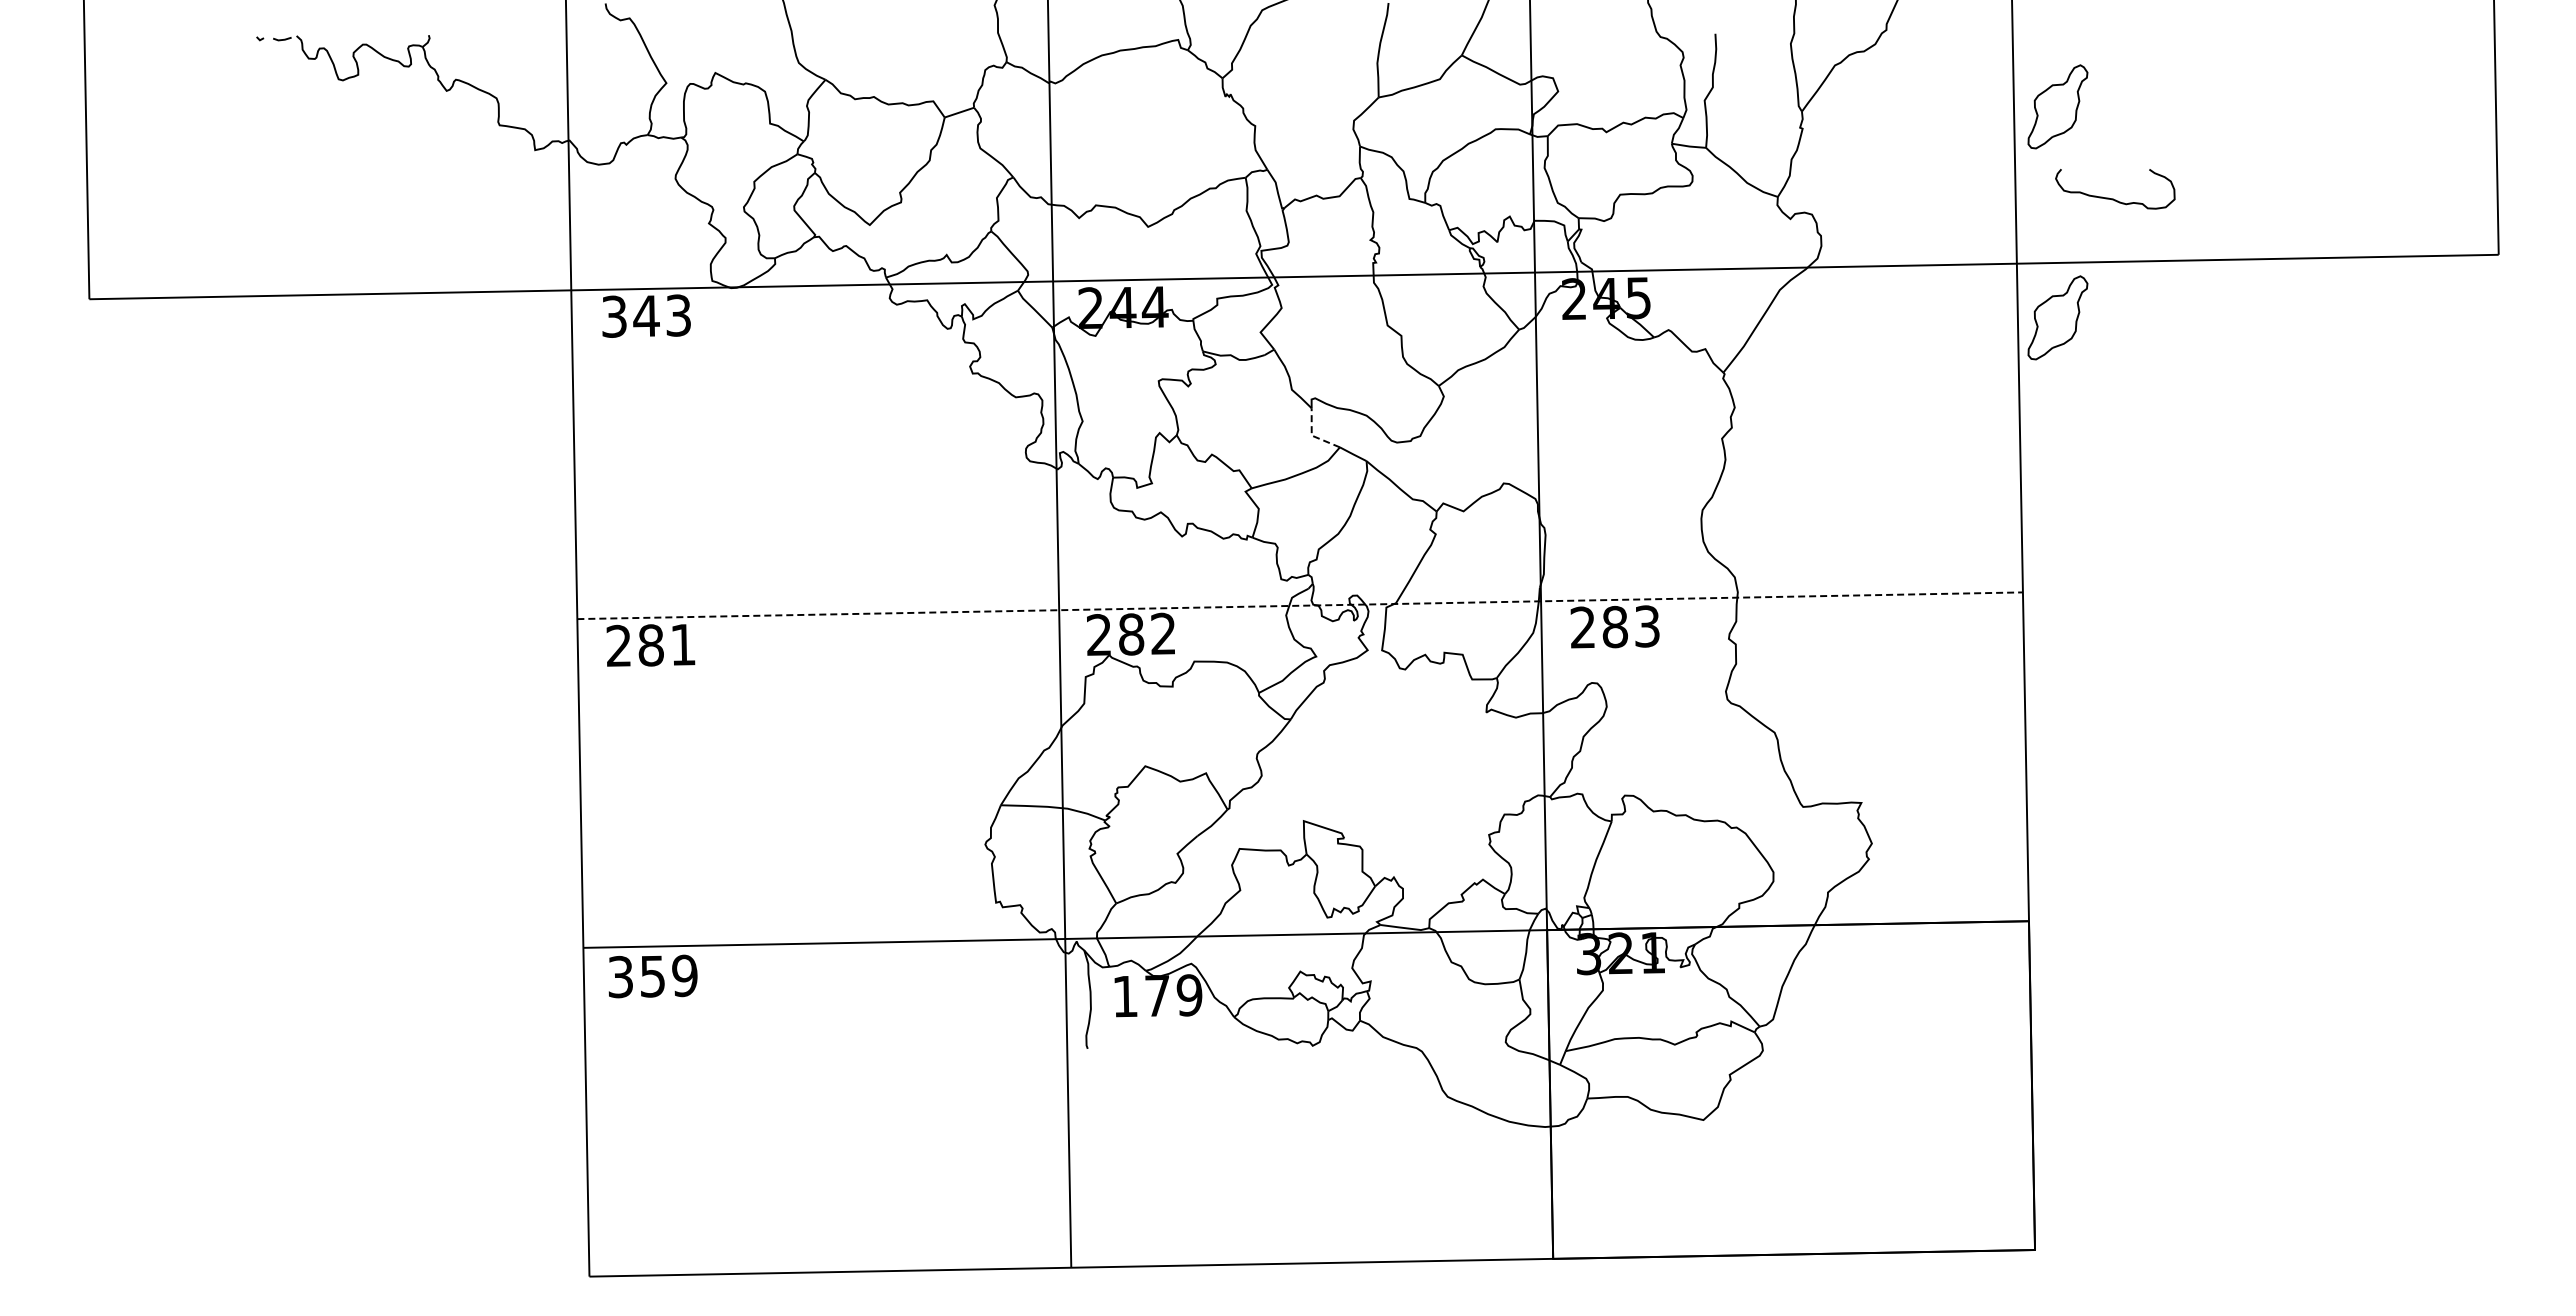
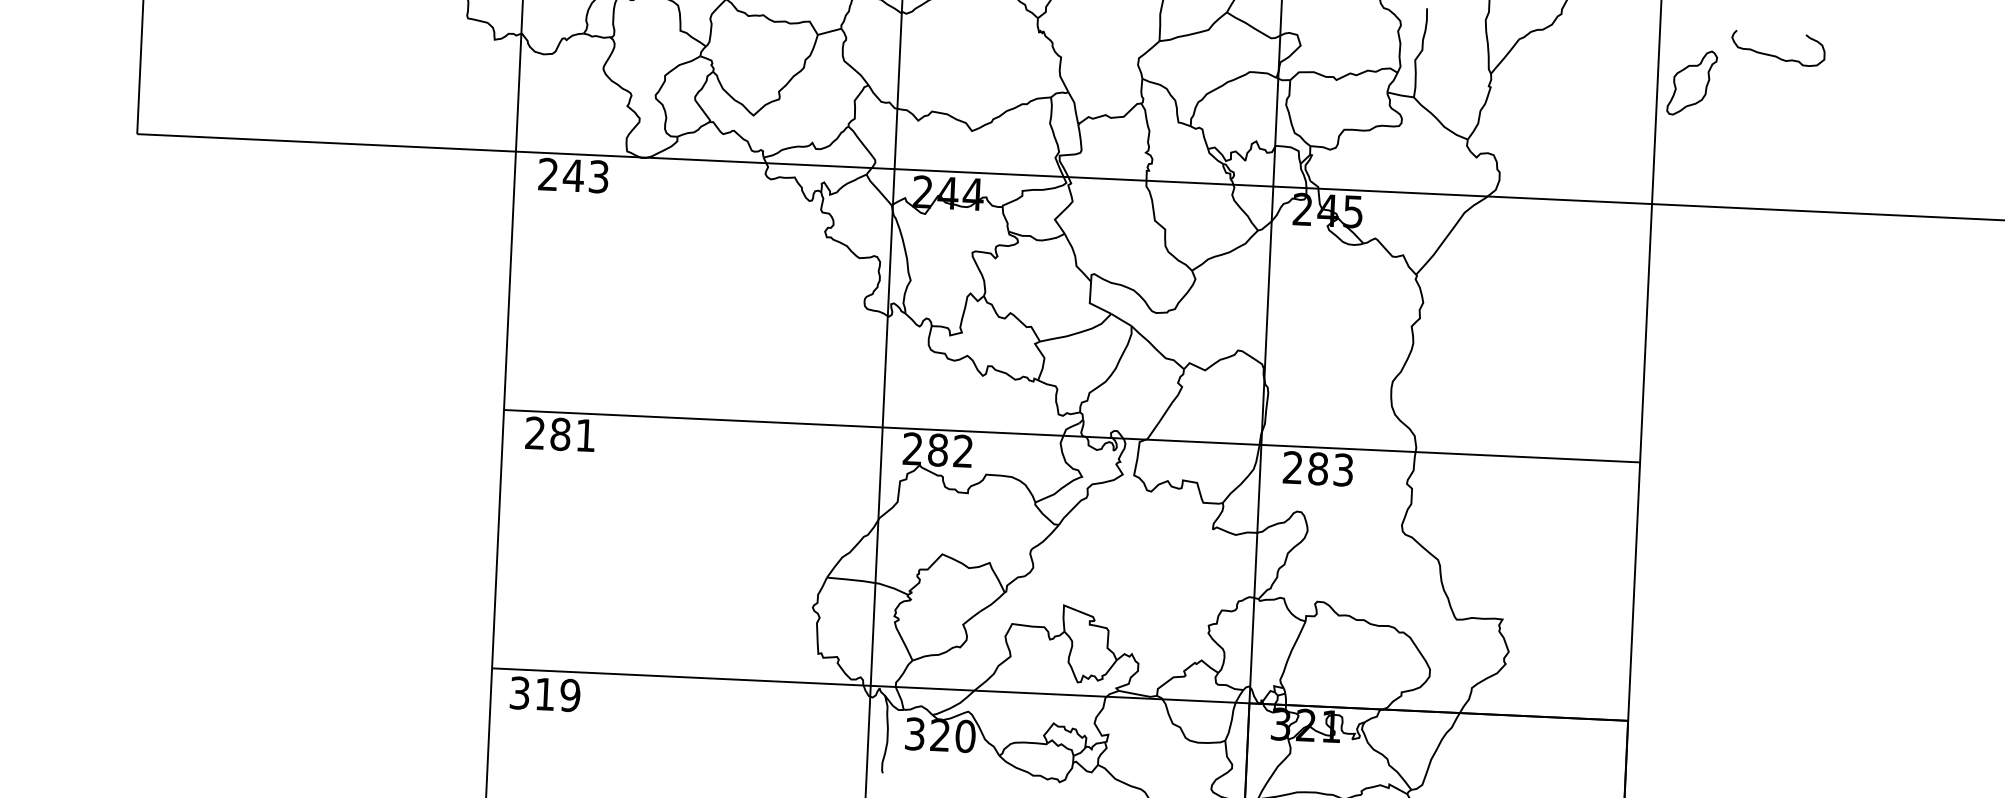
curve: (2113, 198) -> (1776, 55), moved
text: (614, 316) -> (548, 174), 343 -> 243
part: (2057, 317) -> (1681, 248), removed
line: (1312, 435) -> (1090, 303), dashed -> solid
line: (1300, 605) -> (1072, 436), dashed -> solid
text: (652, 976) -> (544, 694), 359 -> 319
text: (1157, 995) -> (940, 734), 179 -> 320

